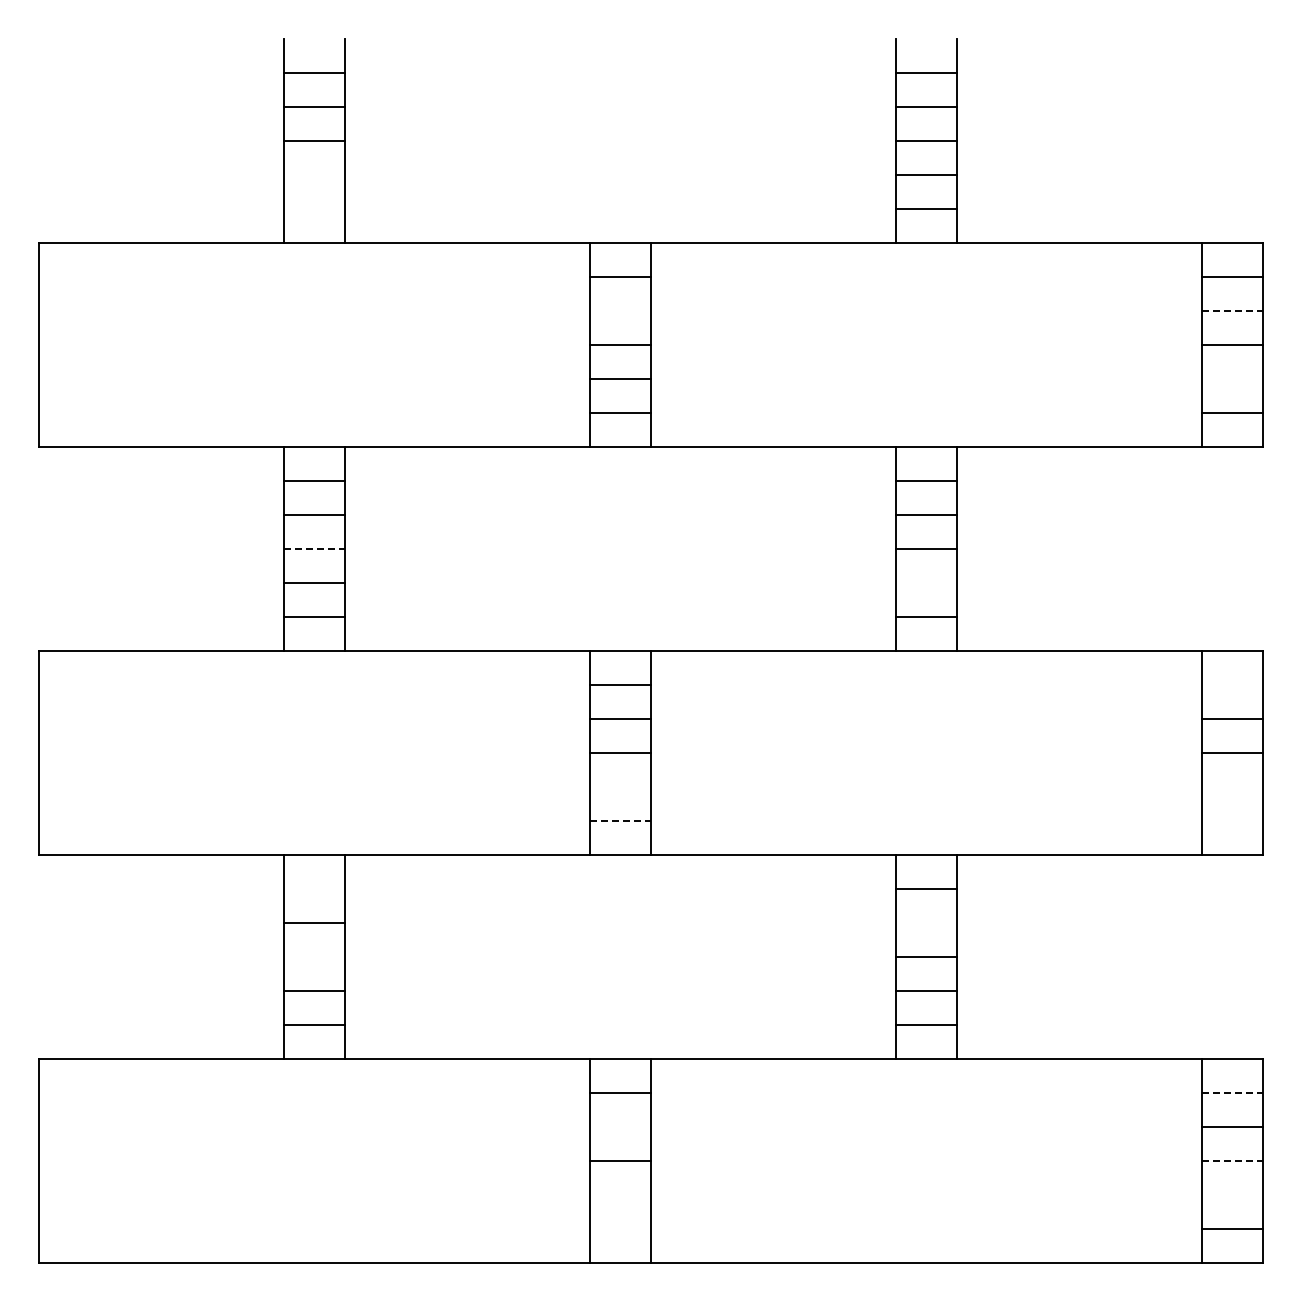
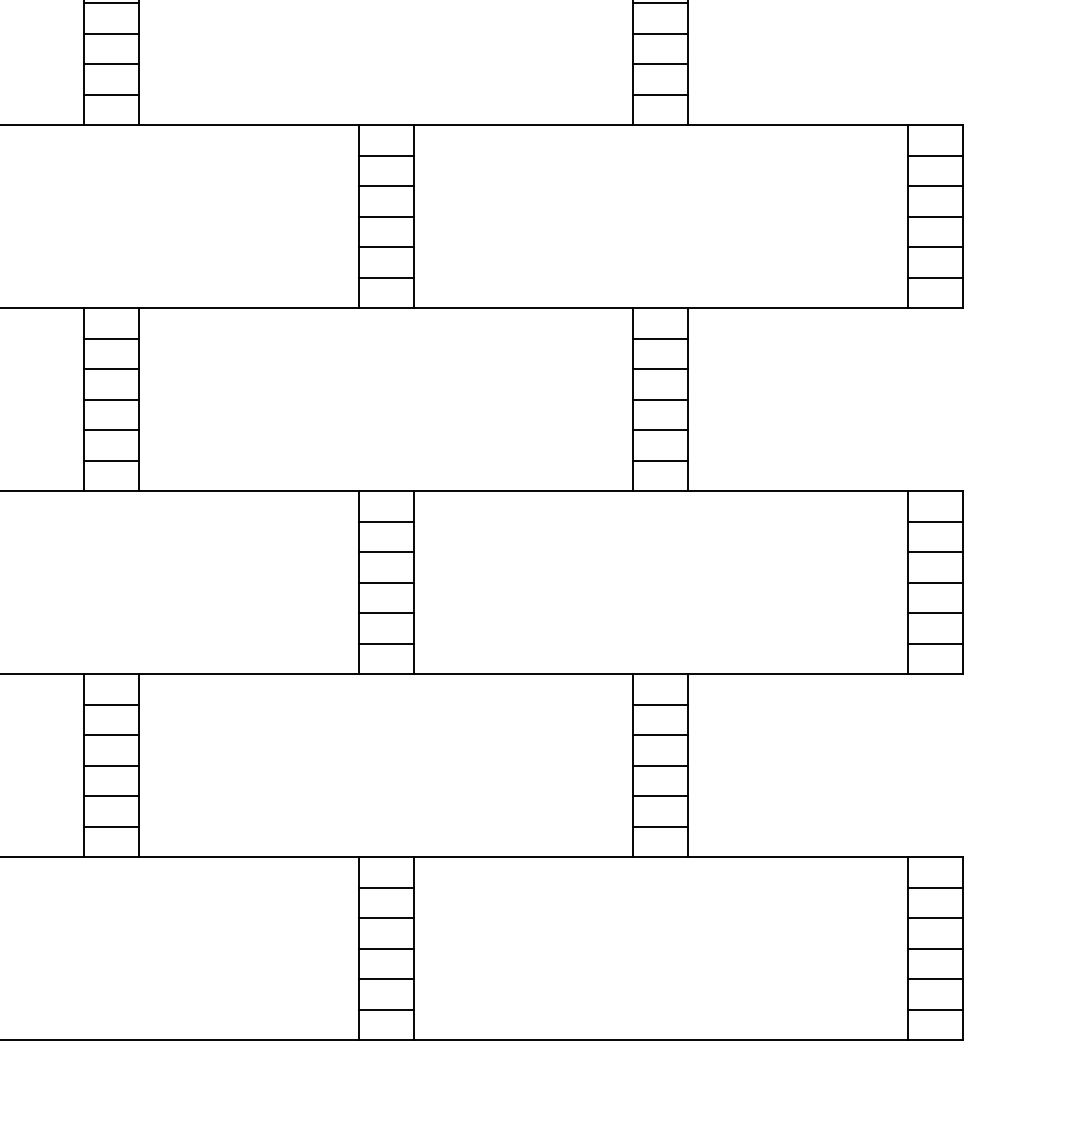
line: (314, 175) -> (111, 64), added
line: (314, 209) -> (111, 95), added
line: (619, 311) -> (385, 186), added
line: (1232, 311) -> (935, 186), dashed -> solid
line: (1231, 379) -> (934, 247), added
line: (314, 549) -> (111, 400), dashed -> solid
line: (925, 583) -> (660, 430), added
line: (1231, 684) -> (934, 521), added
line: (619, 786) -> (385, 612), added
line: (1231, 786) -> (934, 612), added
line: (620, 820) -> (386, 643), dashed -> solid
line: (1231, 820) -> (934, 643), added
line: (314, 888) -> (111, 704), added
line: (925, 922) -> (660, 734), added
line: (314, 956) -> (111, 765), added
line: (1232, 1092) -> (935, 887), dashed -> solid
line: (619, 1126) -> (385, 917), added
line: (1232, 1160) -> (935, 948), dashed -> solid
line: (619, 1194) -> (385, 978), added
line: (1231, 1194) -> (934, 978), added
line: (619, 1228) -> (385, 1009), added

